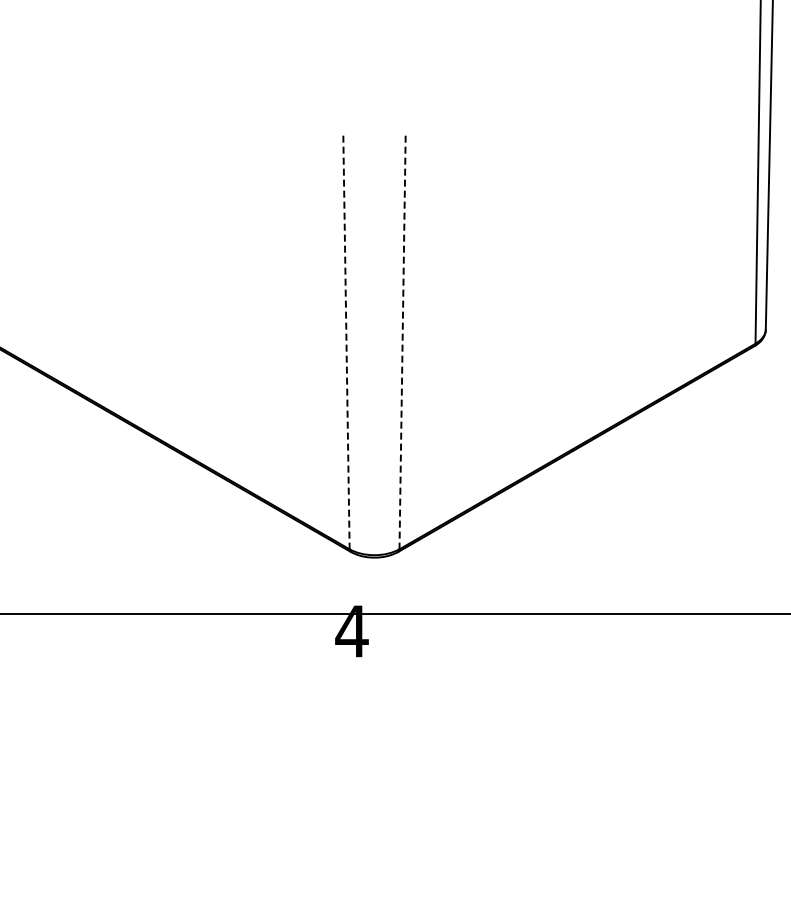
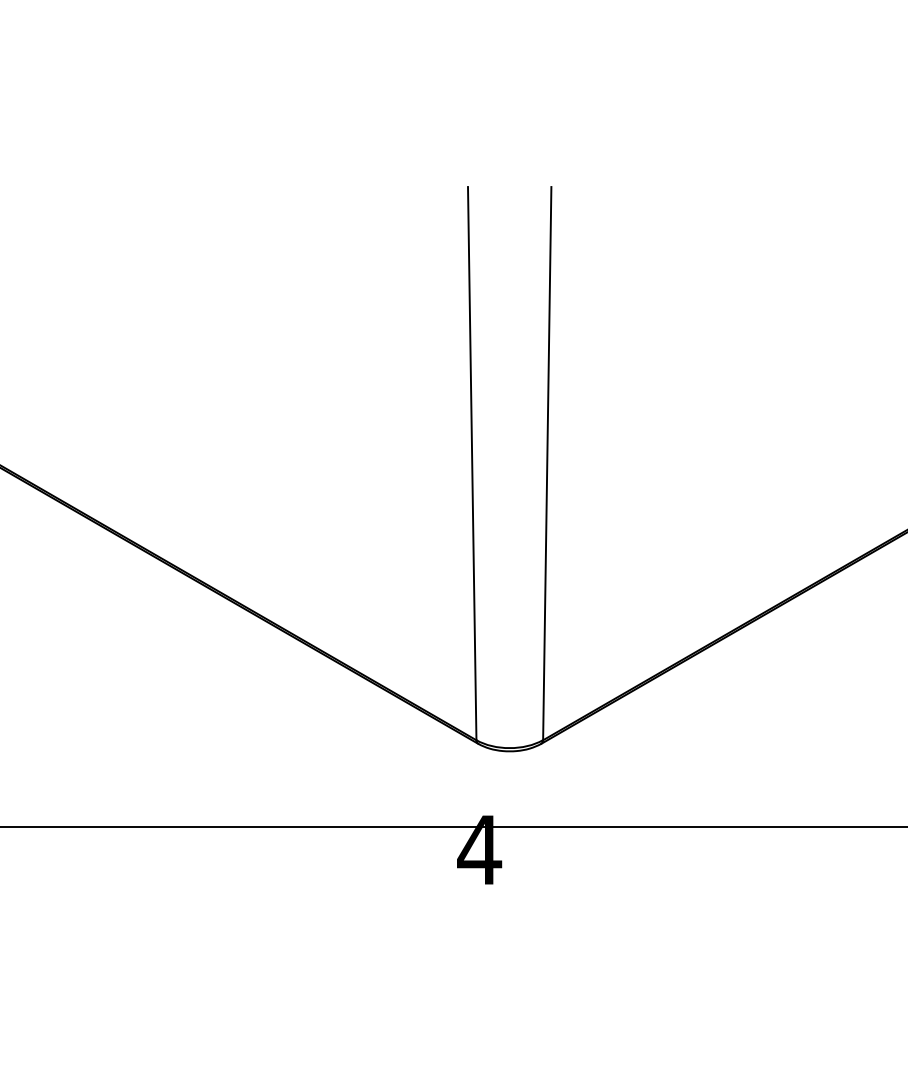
line: (346, 342) -> (472, 463), dashed -> solid
line: (402, 342) -> (547, 463), dashed -> solid

